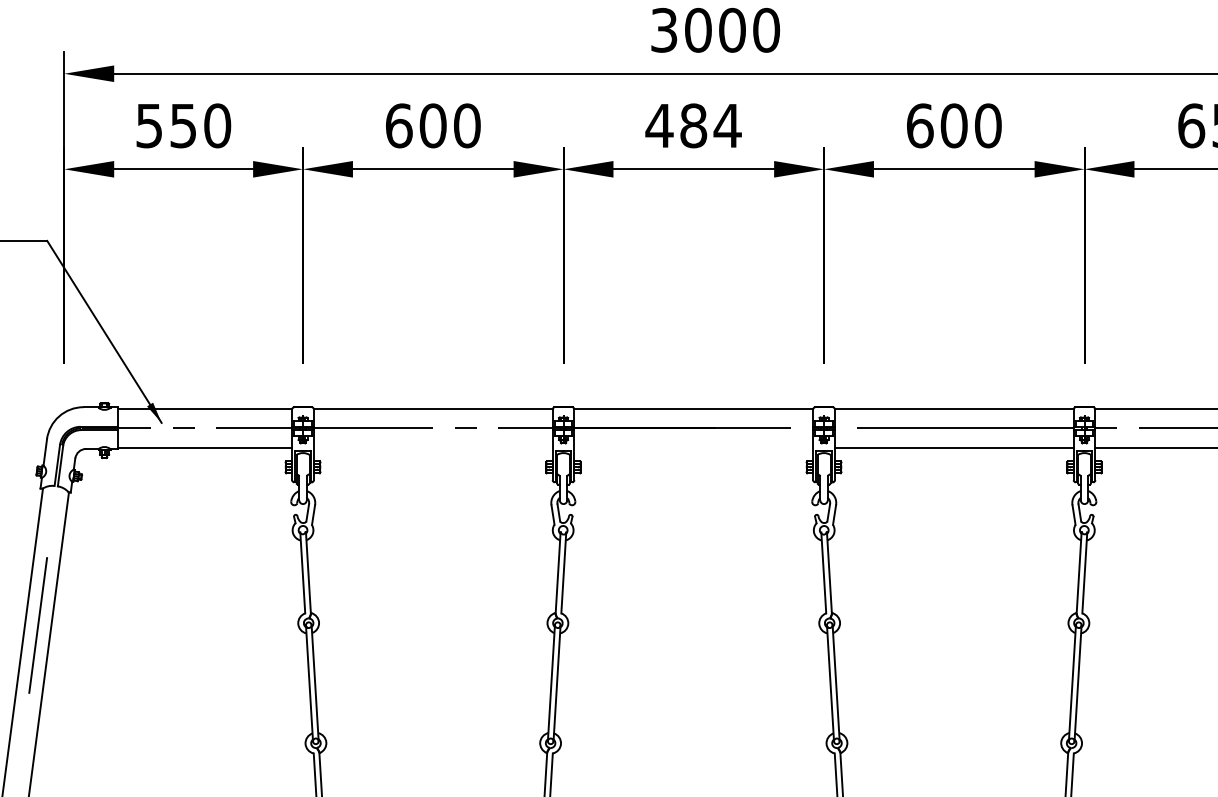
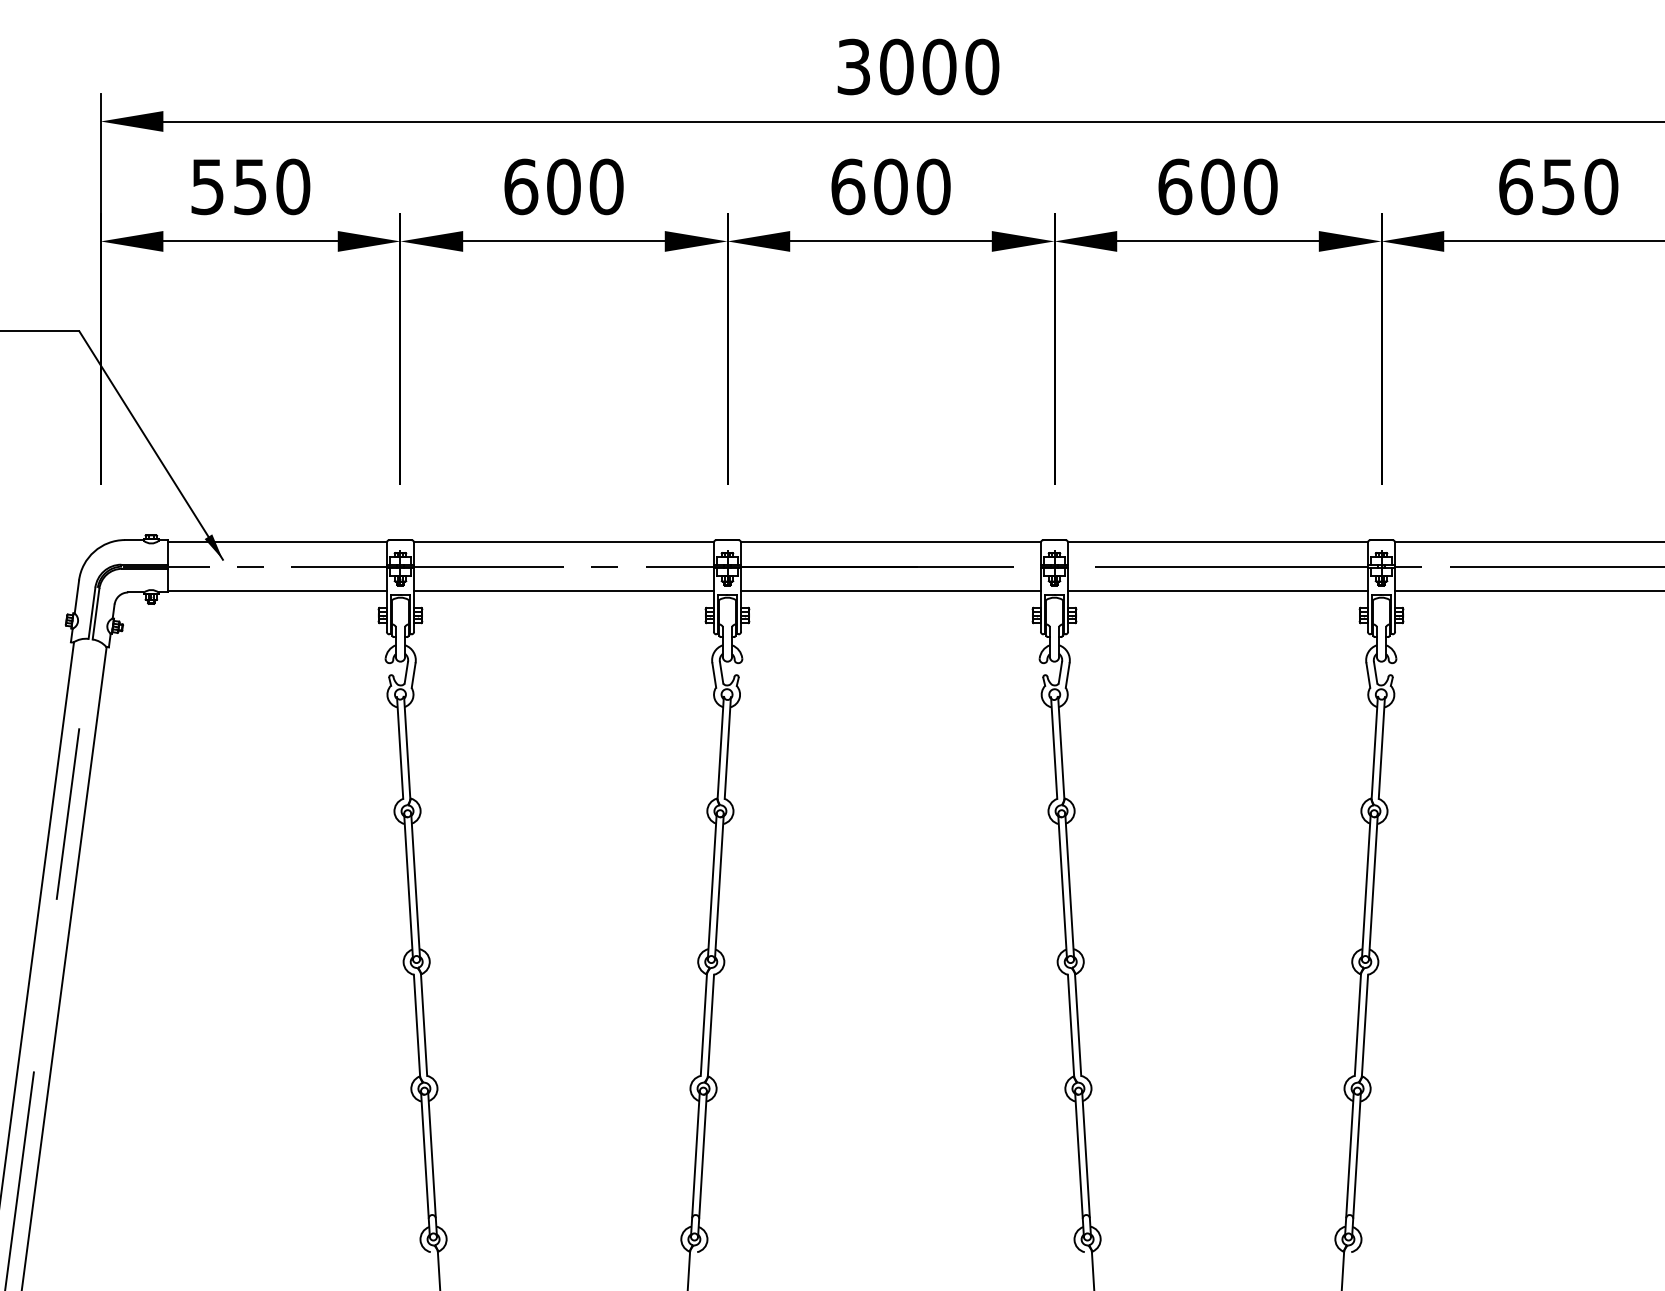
text: (693, 125) -> (890, 186), 484 -> 600
line: (432, 447) -> (563, 590), added
line: (693, 447) -> (890, 590), added

